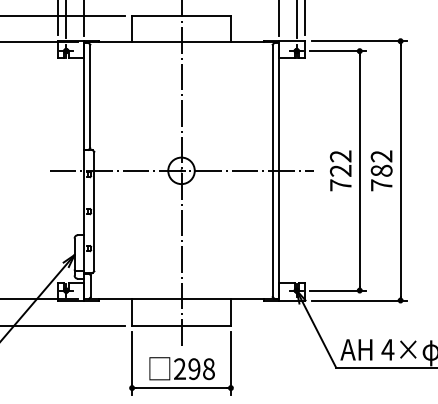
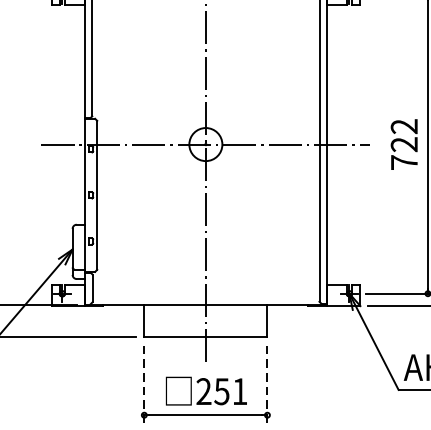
line: (132, 363) -> (144, 384), solid -> dashed
line: (230, 363) -> (266, 384), solid -> dashed
text: (201, 369) -> (230, 392), 298 -> 251

